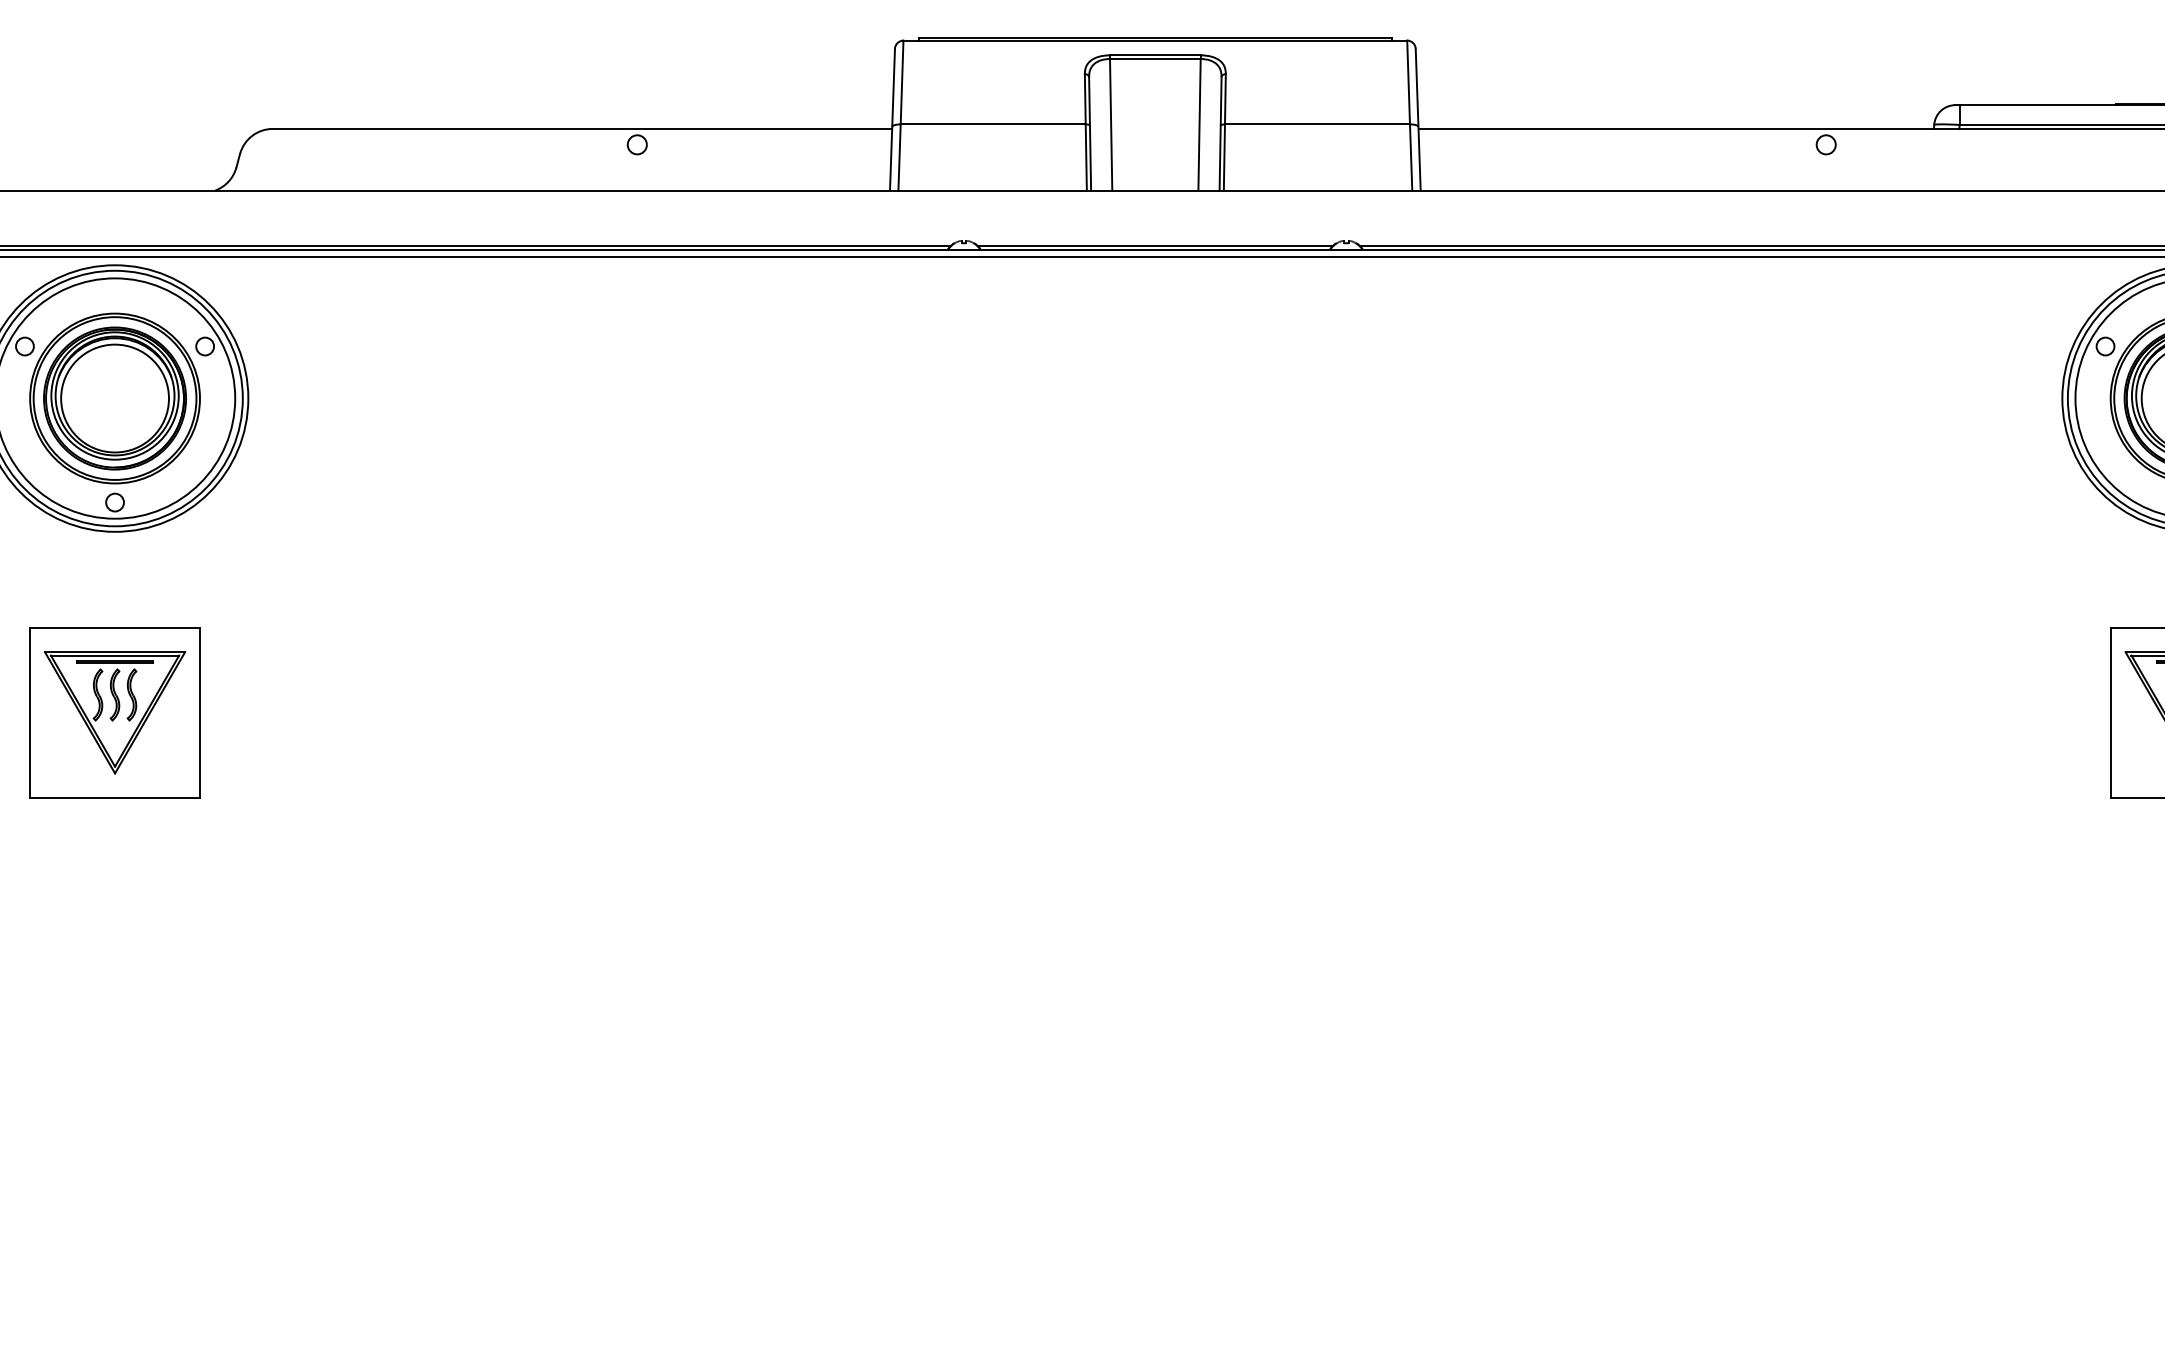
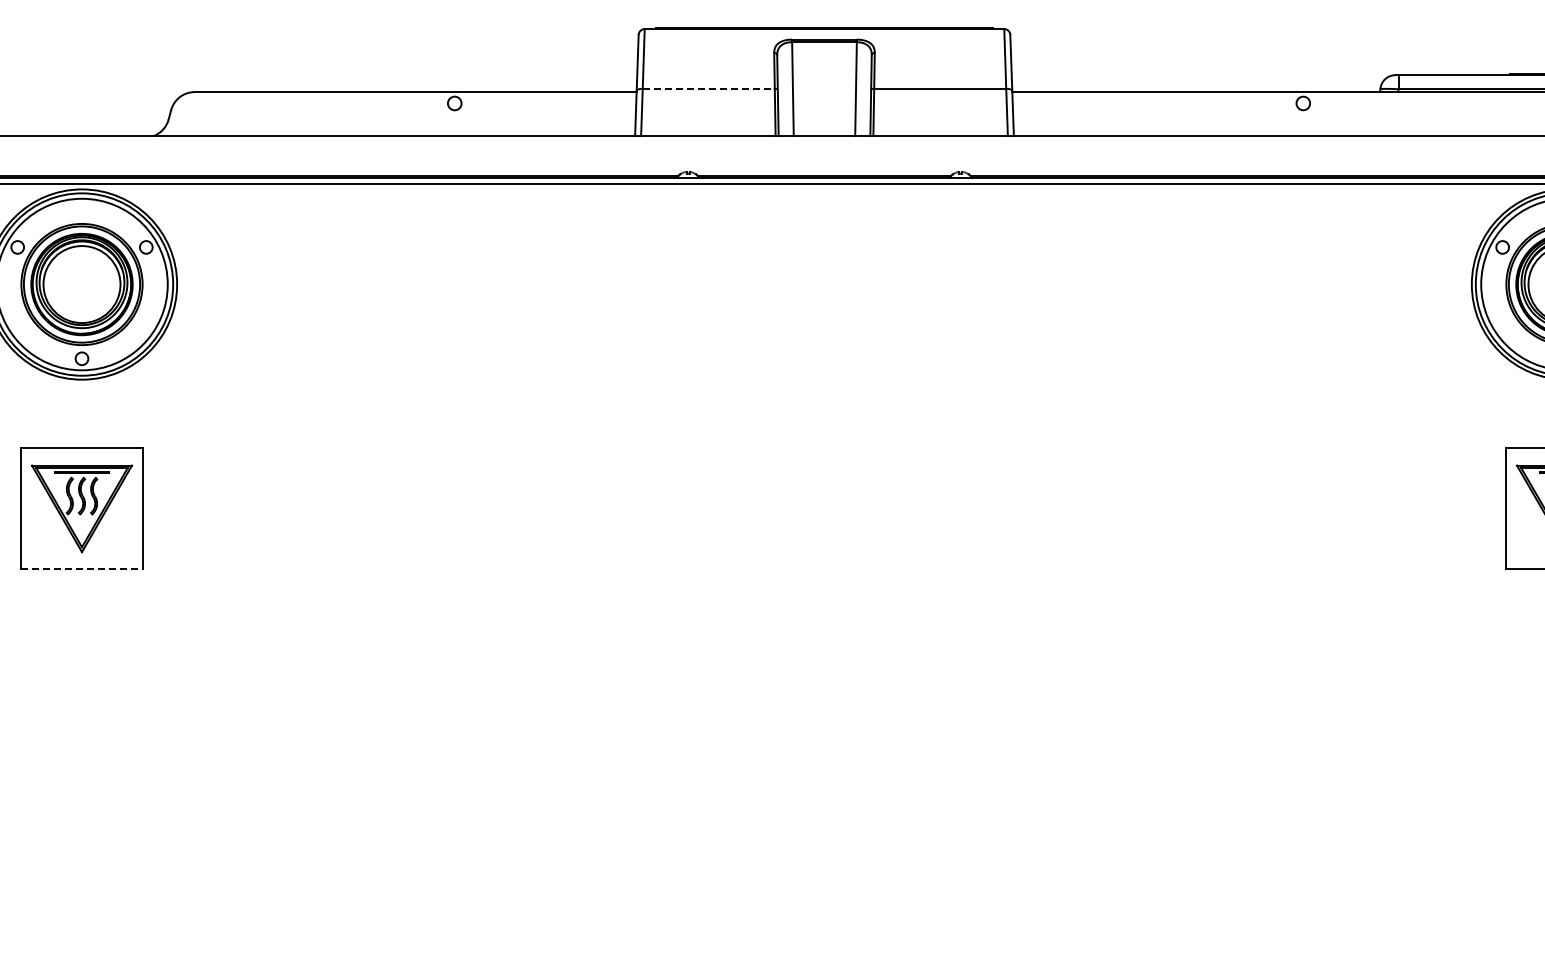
line: (994, 123) -> (709, 88), solid -> dashed
line: (115, 797) -> (82, 569), solid -> dashed

